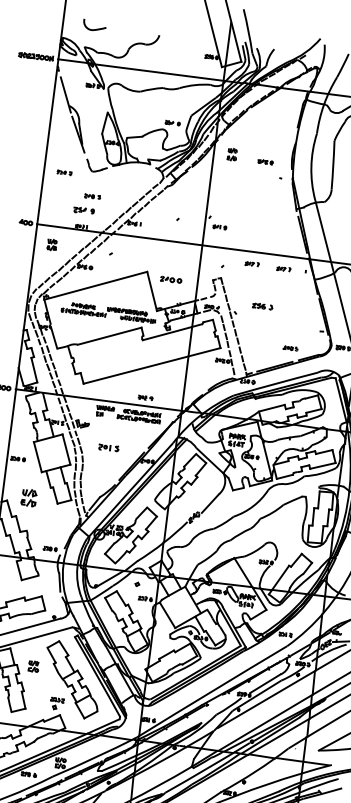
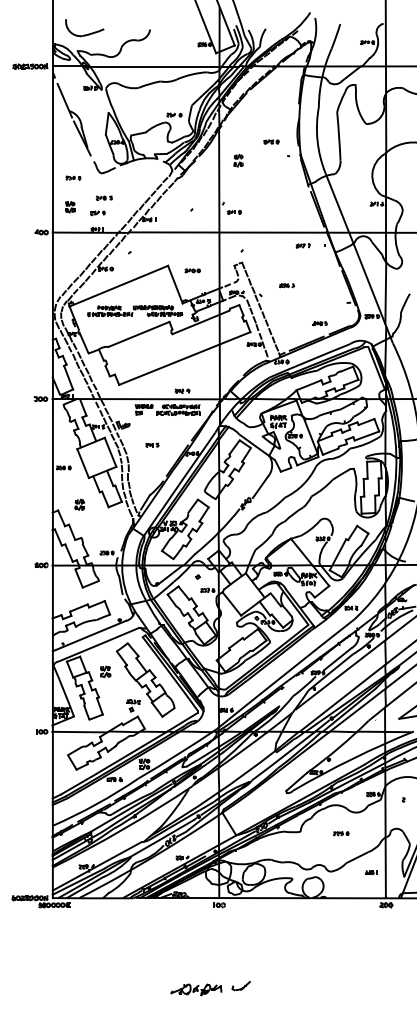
part: (94, 25) -> (84, 28), size x1.67
part: (232, 154) -> (238, 160), moved
part: (83, 210) -> (97, 213), size x0.71
part: (52, 245) -> (70, 207), moved
part: (251, 263) -> (270, 244), removed
part: (170, 279) -> (192, 270), size x0.71
part: (263, 306) -> (287, 285), size x0.71
part: (109, 447) -> (152, 444), size x0.62
part: (29, 497) -> (79, 504), size x0.62

